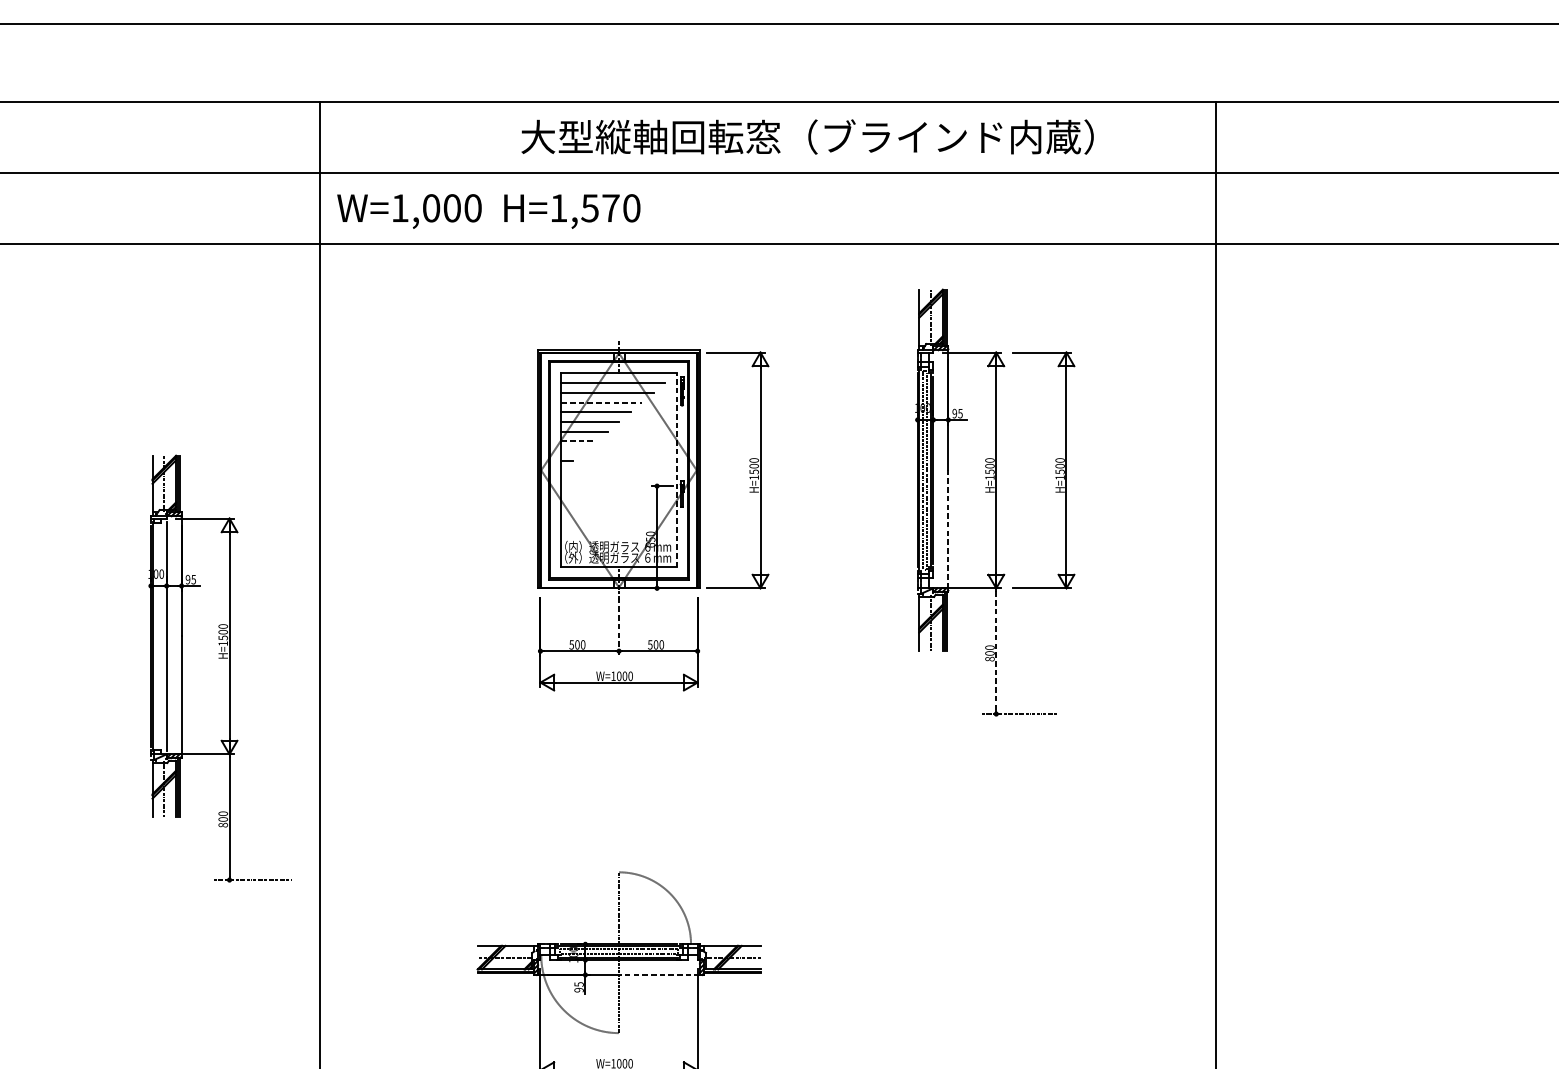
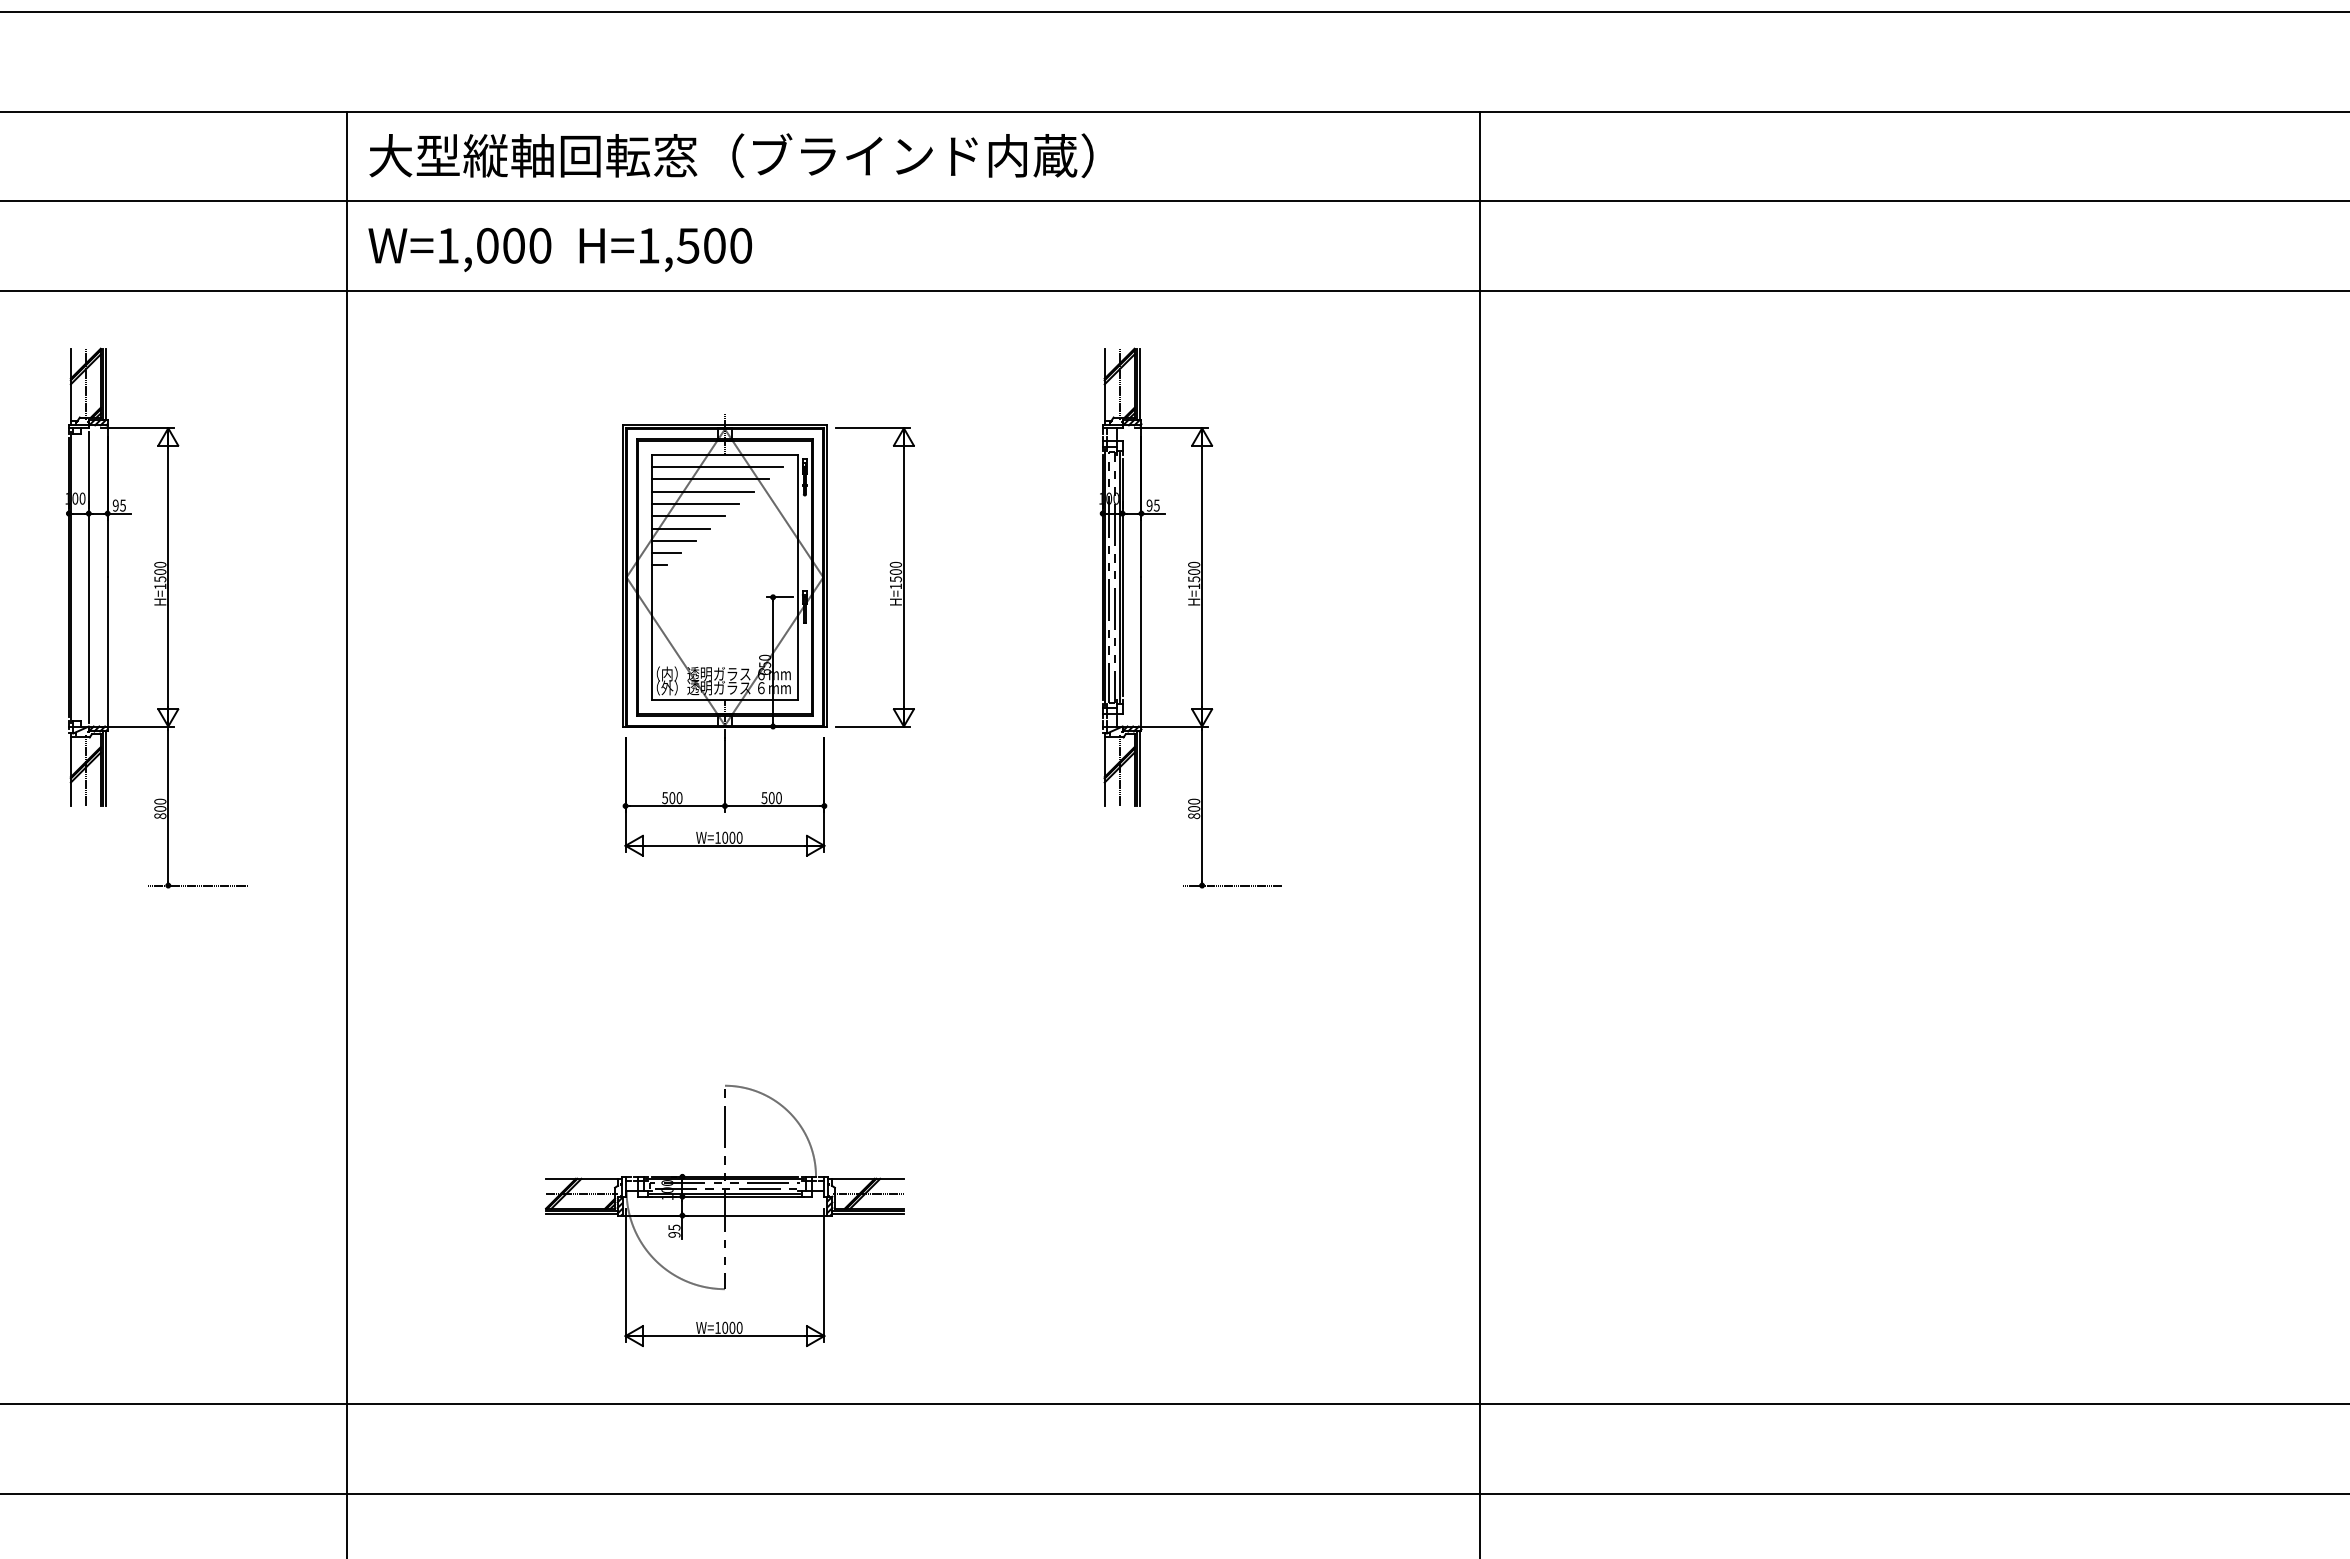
text: (807, 136) -> (731, 155), moved
text: (610, 208) -> (714, 245), H=1,570 -> H=1,500
line: (602, 402) -> (703, 491), dashed -> solid
line: (578, 441) -> (673, 540), dashed -> solid
line: (572, 450) -> (666, 552), added
part: (1055, 466) -> (1276, 572), removed
line: (676, 470) -> (797, 577), dashed -> solid
line: (948, 528) -> (1141, 651), dashed -> solid
line: (618, 627) -> (724, 775), dashed -> solid
line: (996, 651) -> (1202, 806), dashed -> solid
part: (220, 668) -> (156, 617), moved
line: (658, 974) -> (775, 1215), dashed -> solid

